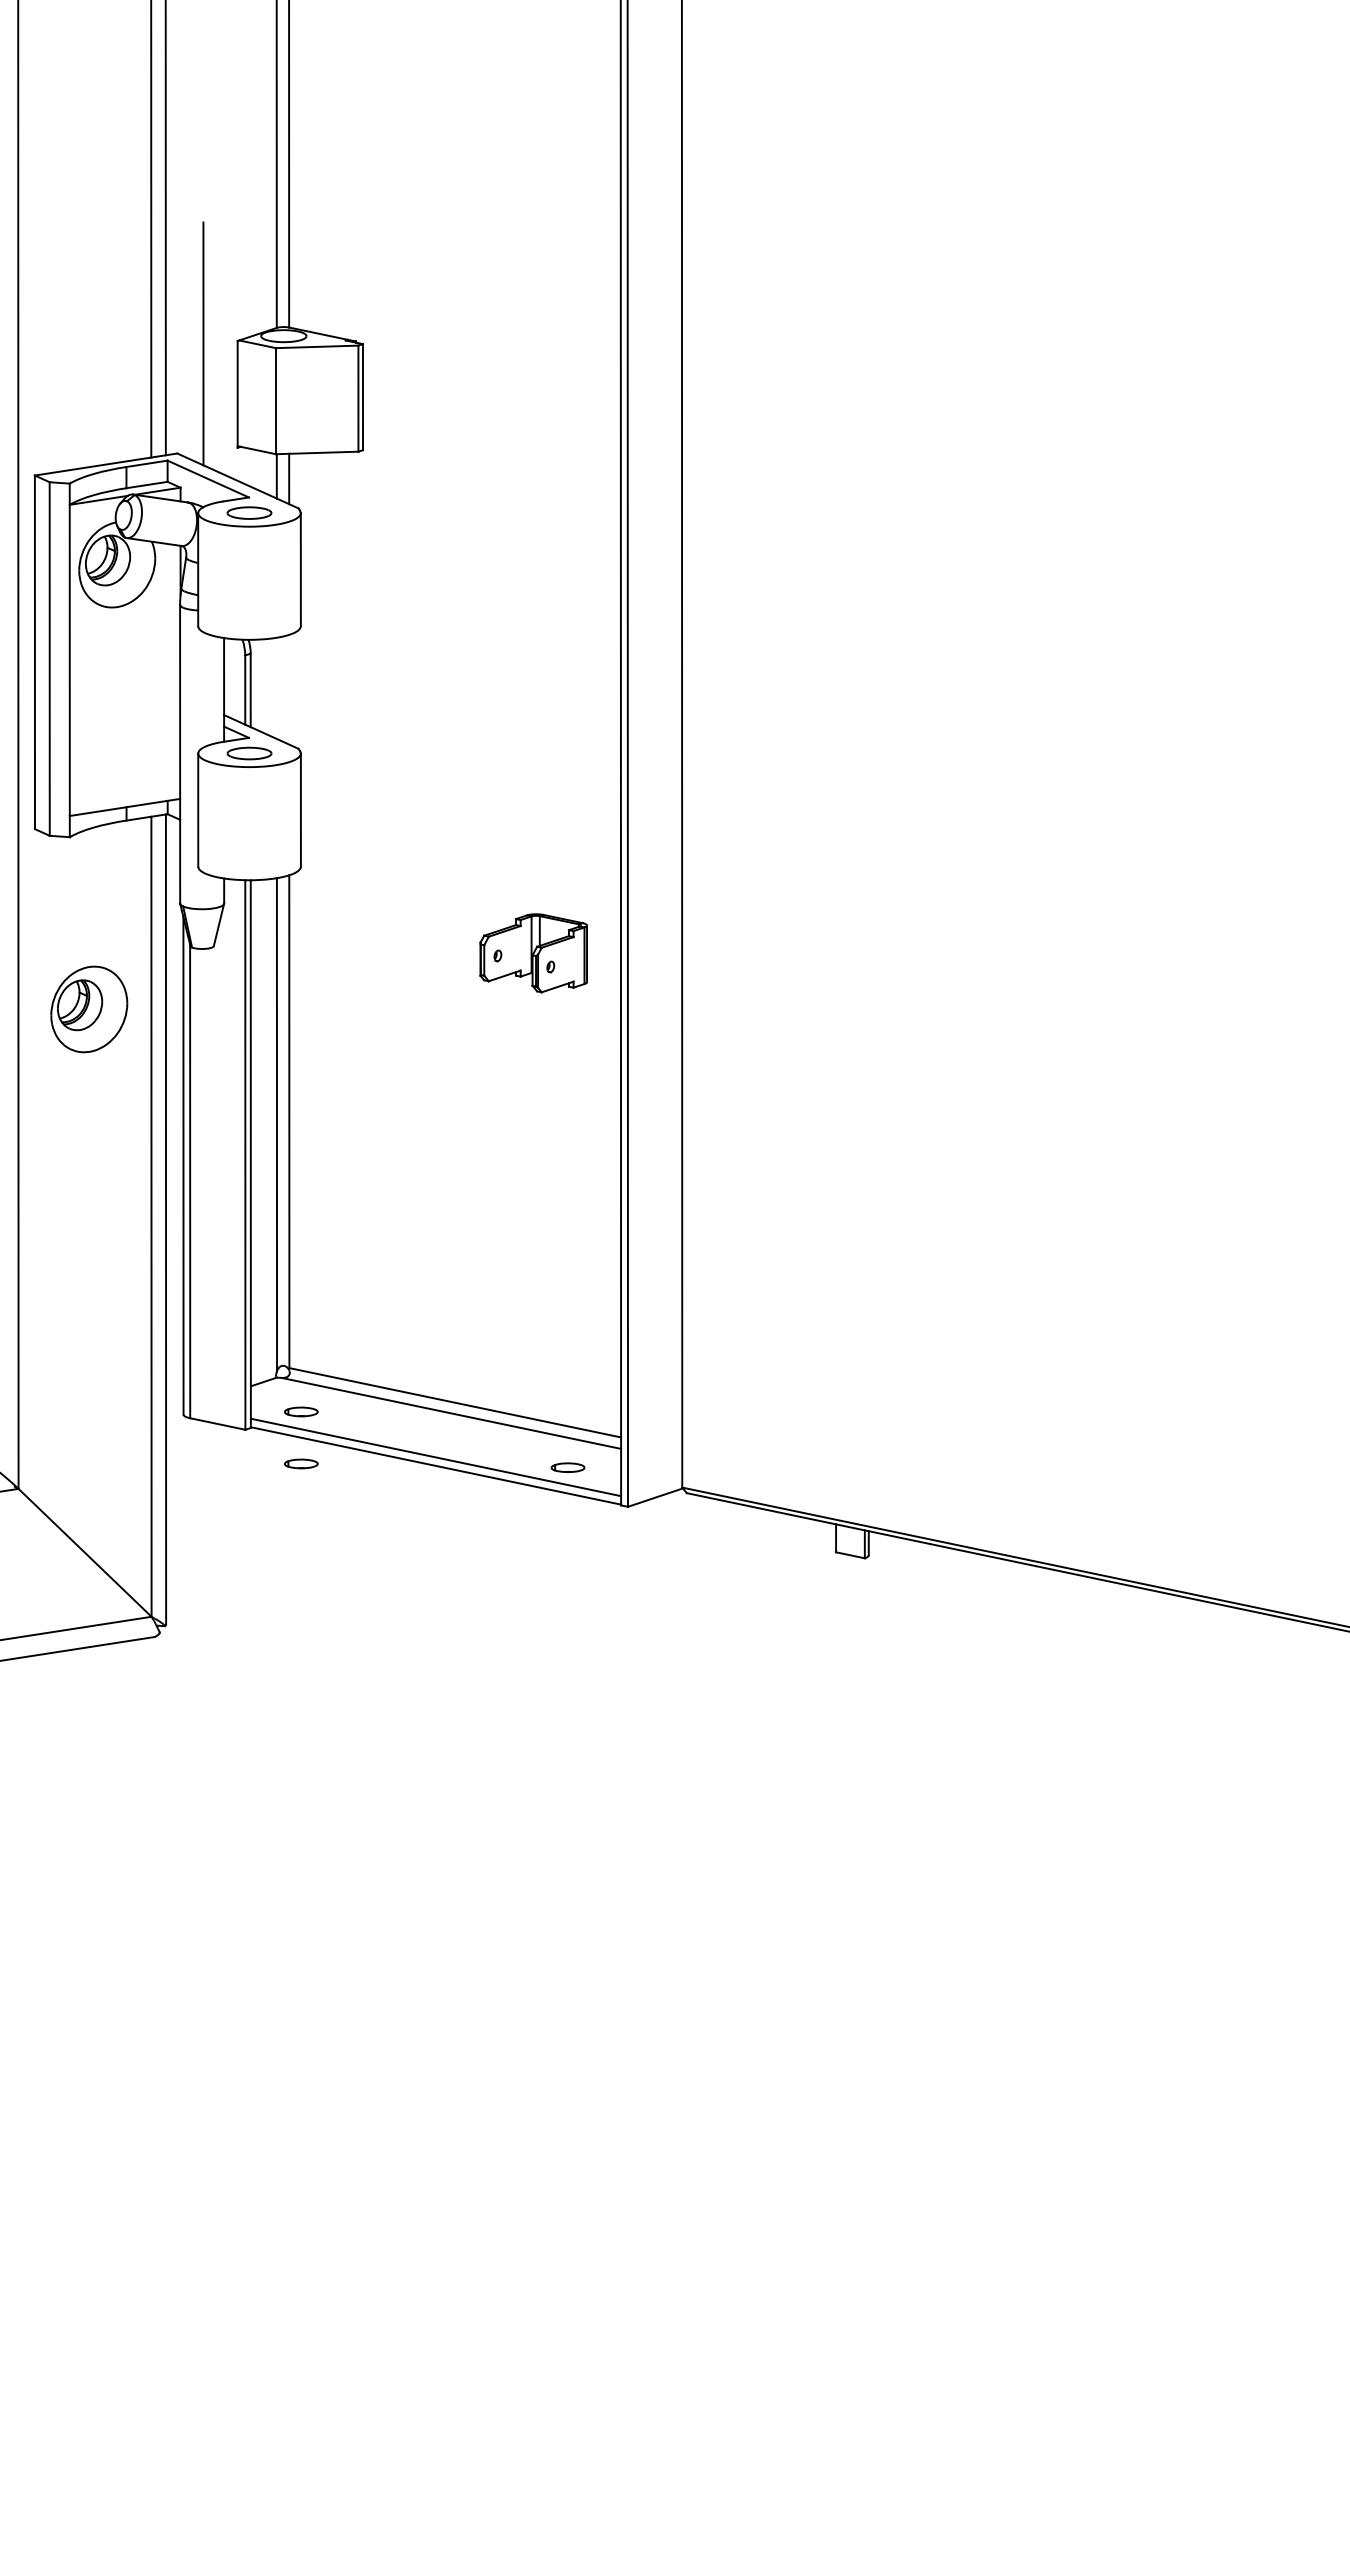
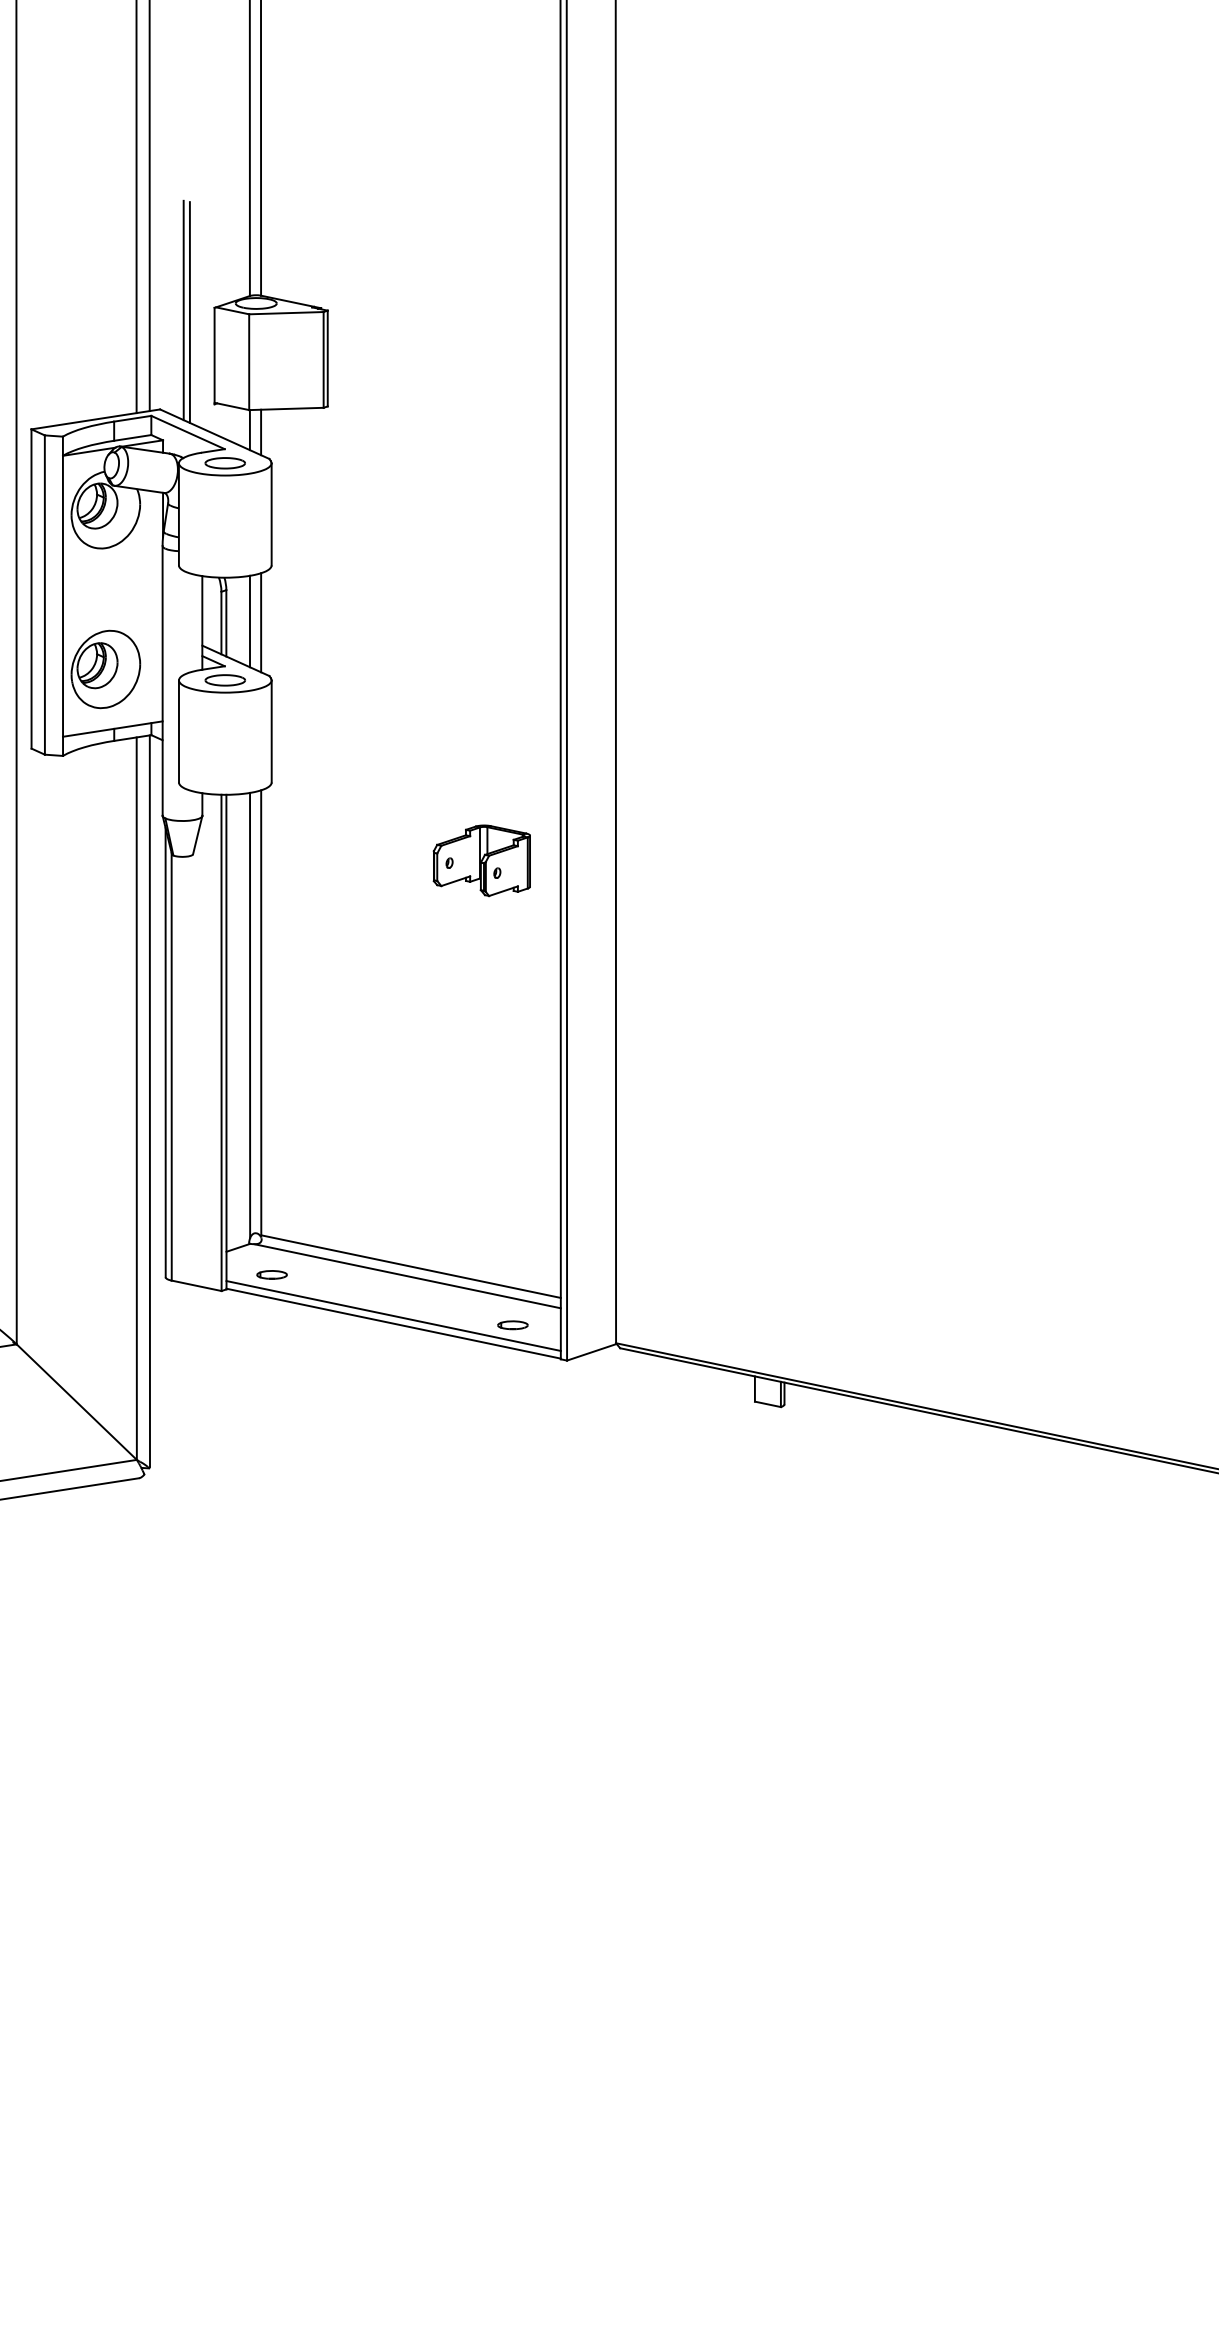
line: (210, 345) -> (190, 311), added
line: (276, 688) -> (249, 621), added
line: (289, 689) -> (261, 622), added
part: (89, 1009) -> (106, 669), moved
part: (301, 1463) -> (272, 1321), removed

